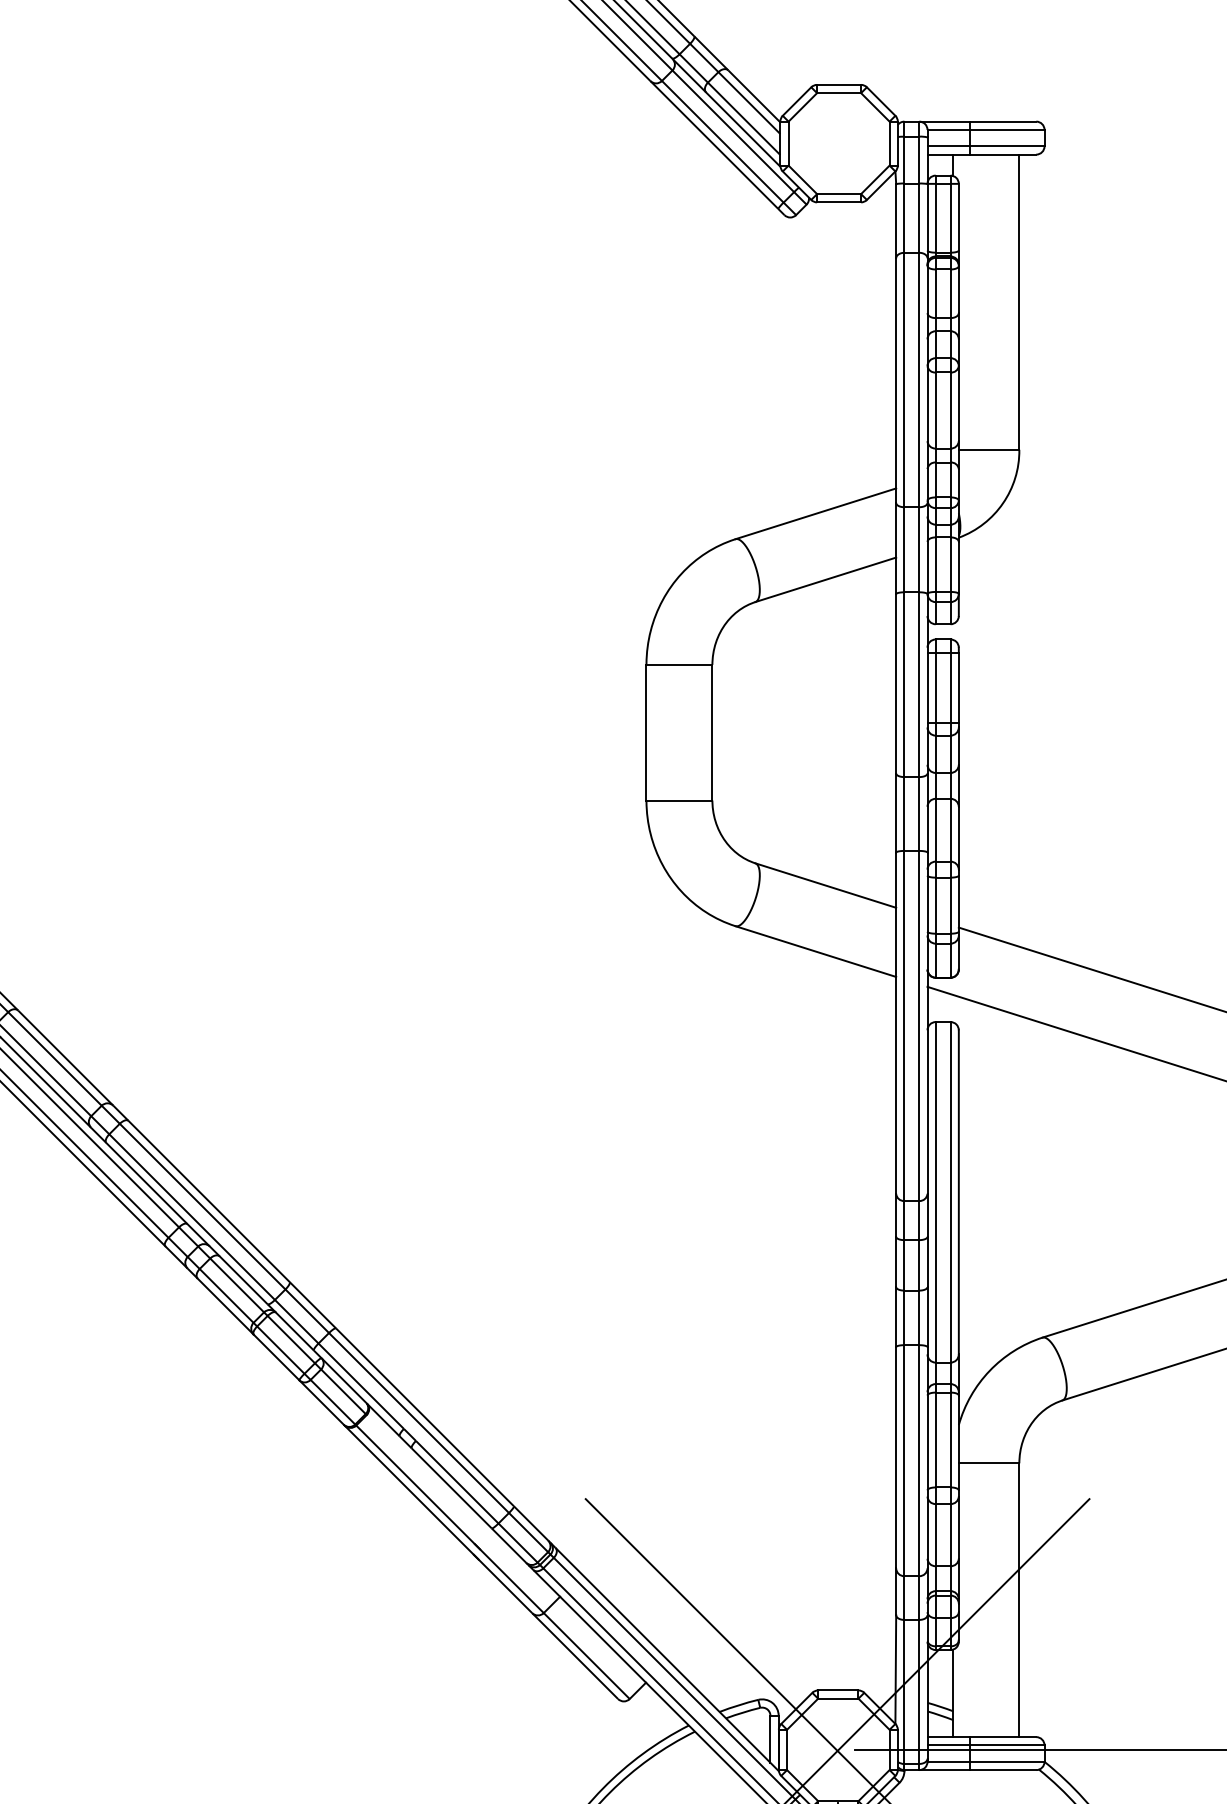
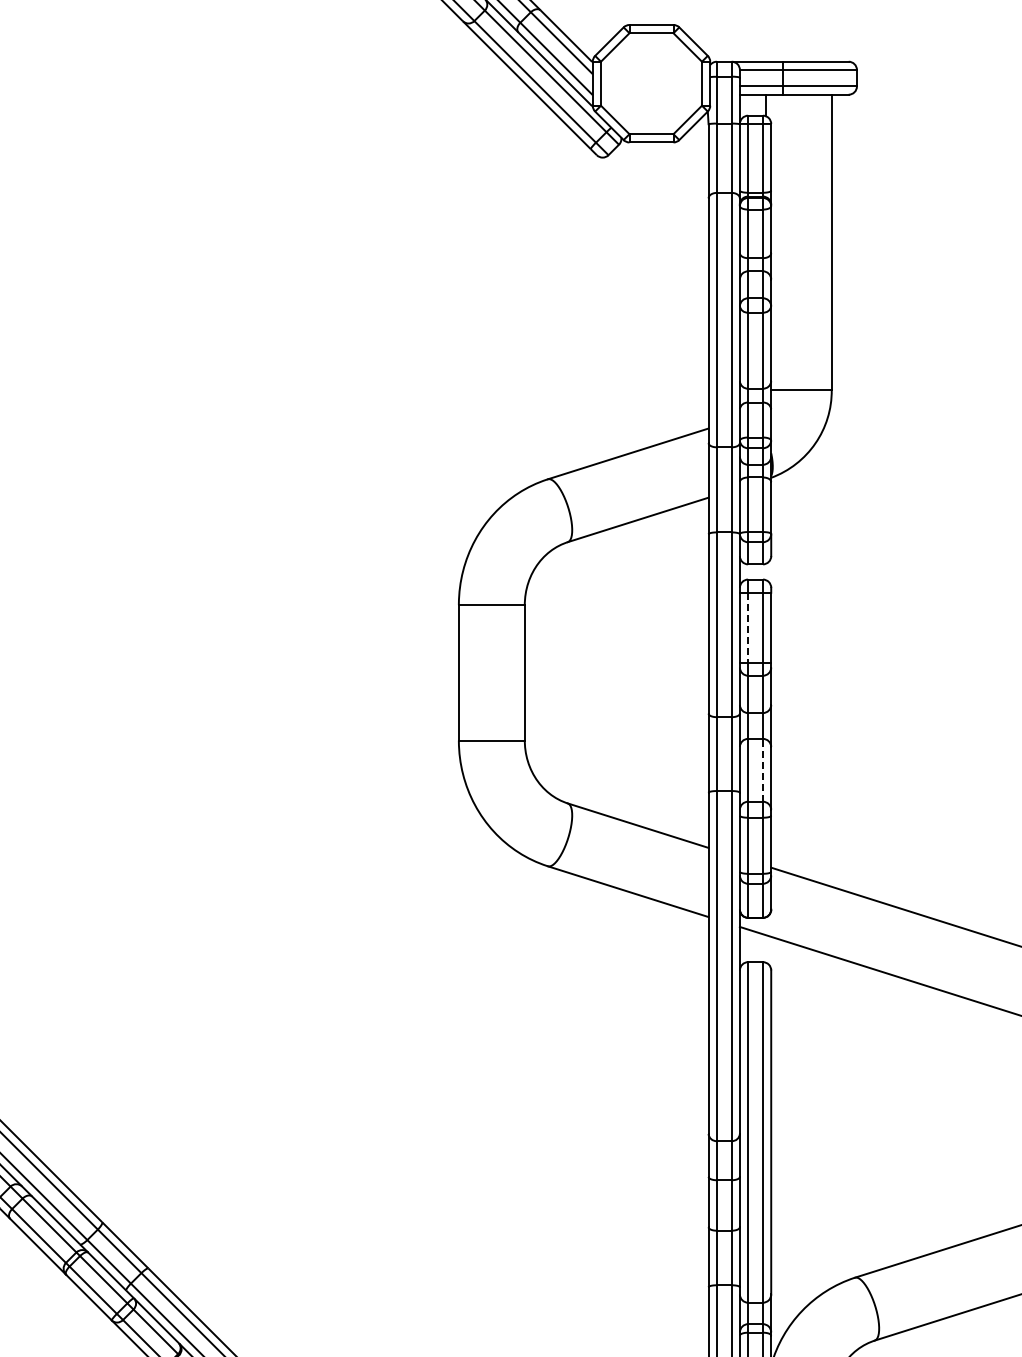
line: (935, 687) -> (747, 627), solid -> dashed
line: (950, 829) -> (762, 769), solid -> dashed

